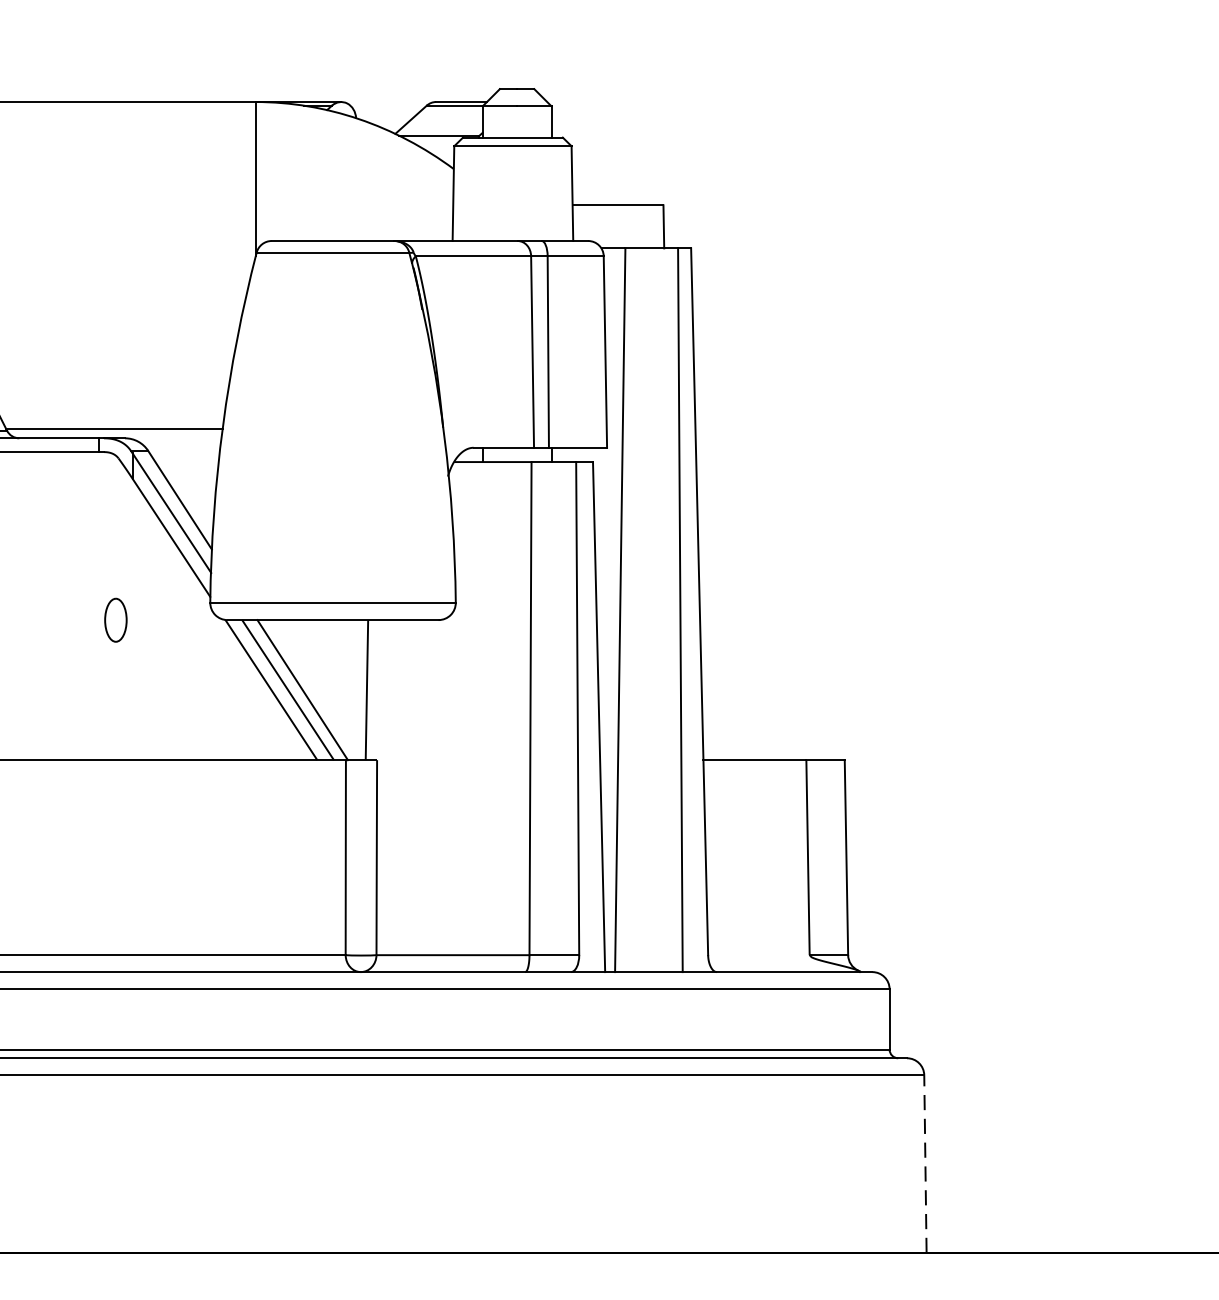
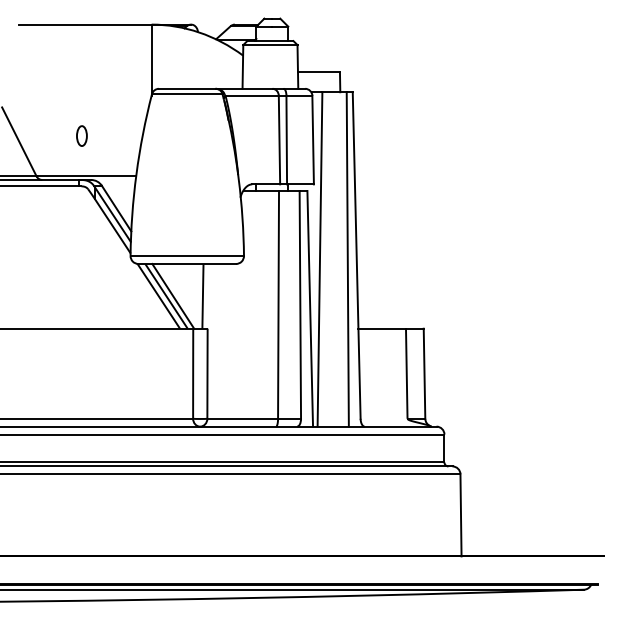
part: (114, 619) -> (81, 135), moved
line: (926, 1162) -> (461, 514), dashed -> solid

